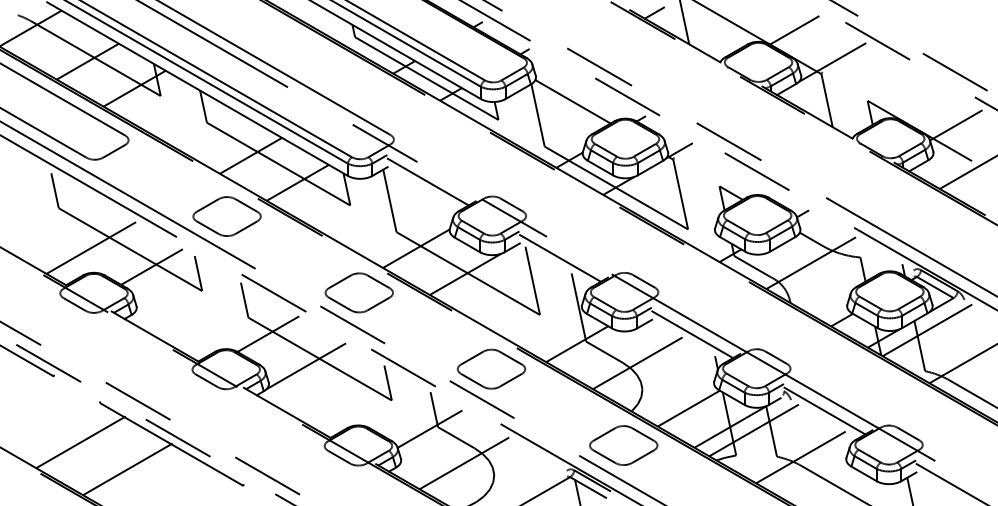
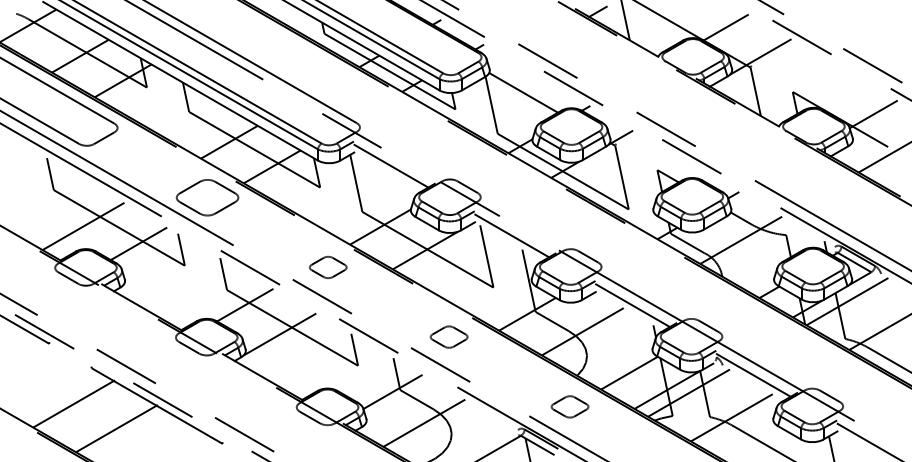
part: (358, 292) -> (327, 267), size x0.6
part: (491, 368) -> (449, 336), size x0.6
part: (623, 445) -> (569, 406), size x0.6

